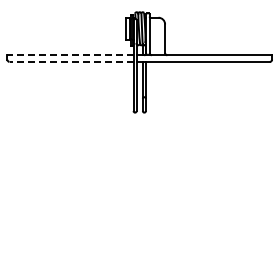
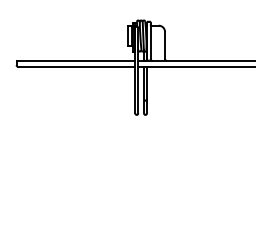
line: (69, 55) -> (75, 61), dashed -> solid
line: (71, 61) -> (76, 66), dashed -> solid

